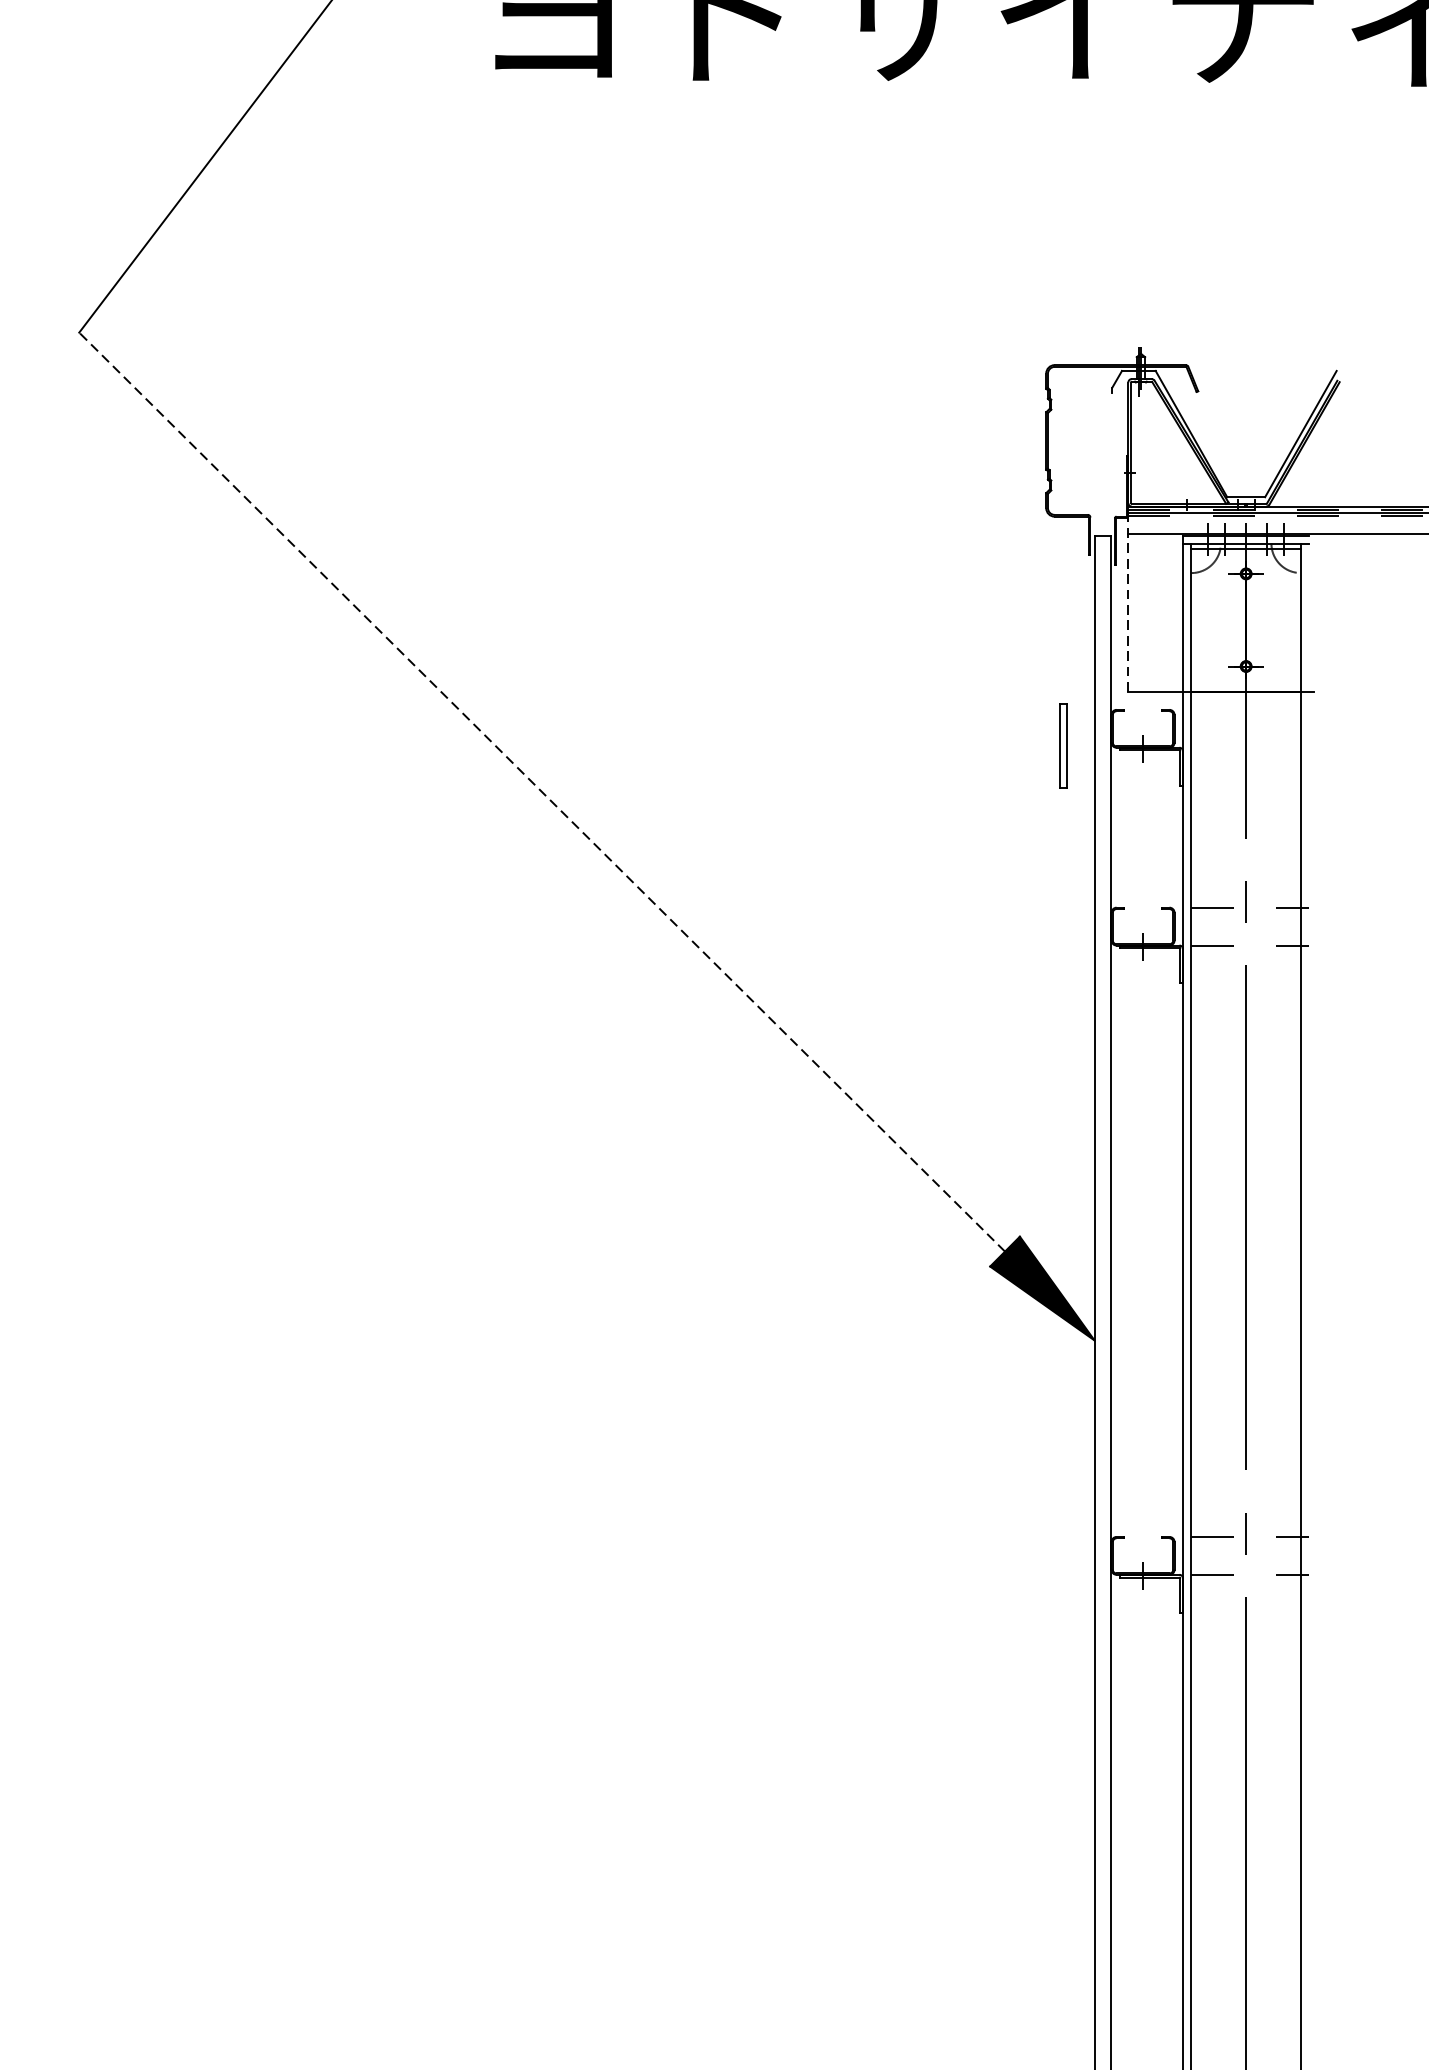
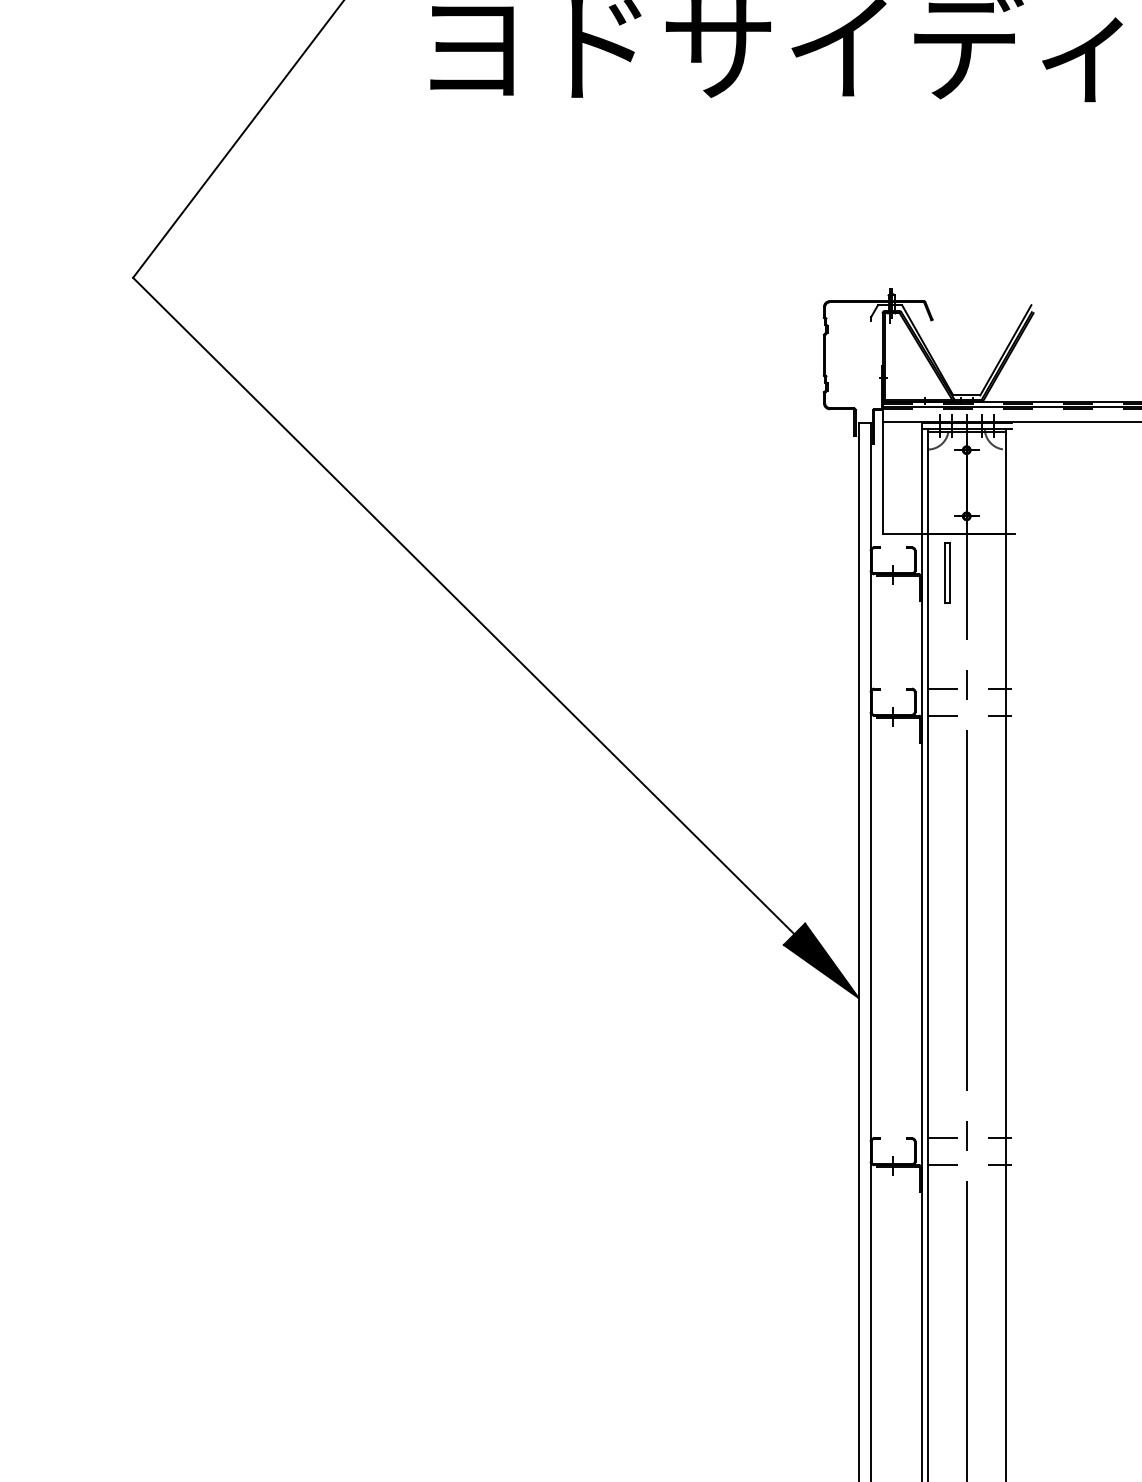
line: (1128, 598) -> (882, 467), dashed -> solid
part: (1063, 745) -> (947, 572), moved
line: (541, 792) -> (463, 606), dashed -> solid

